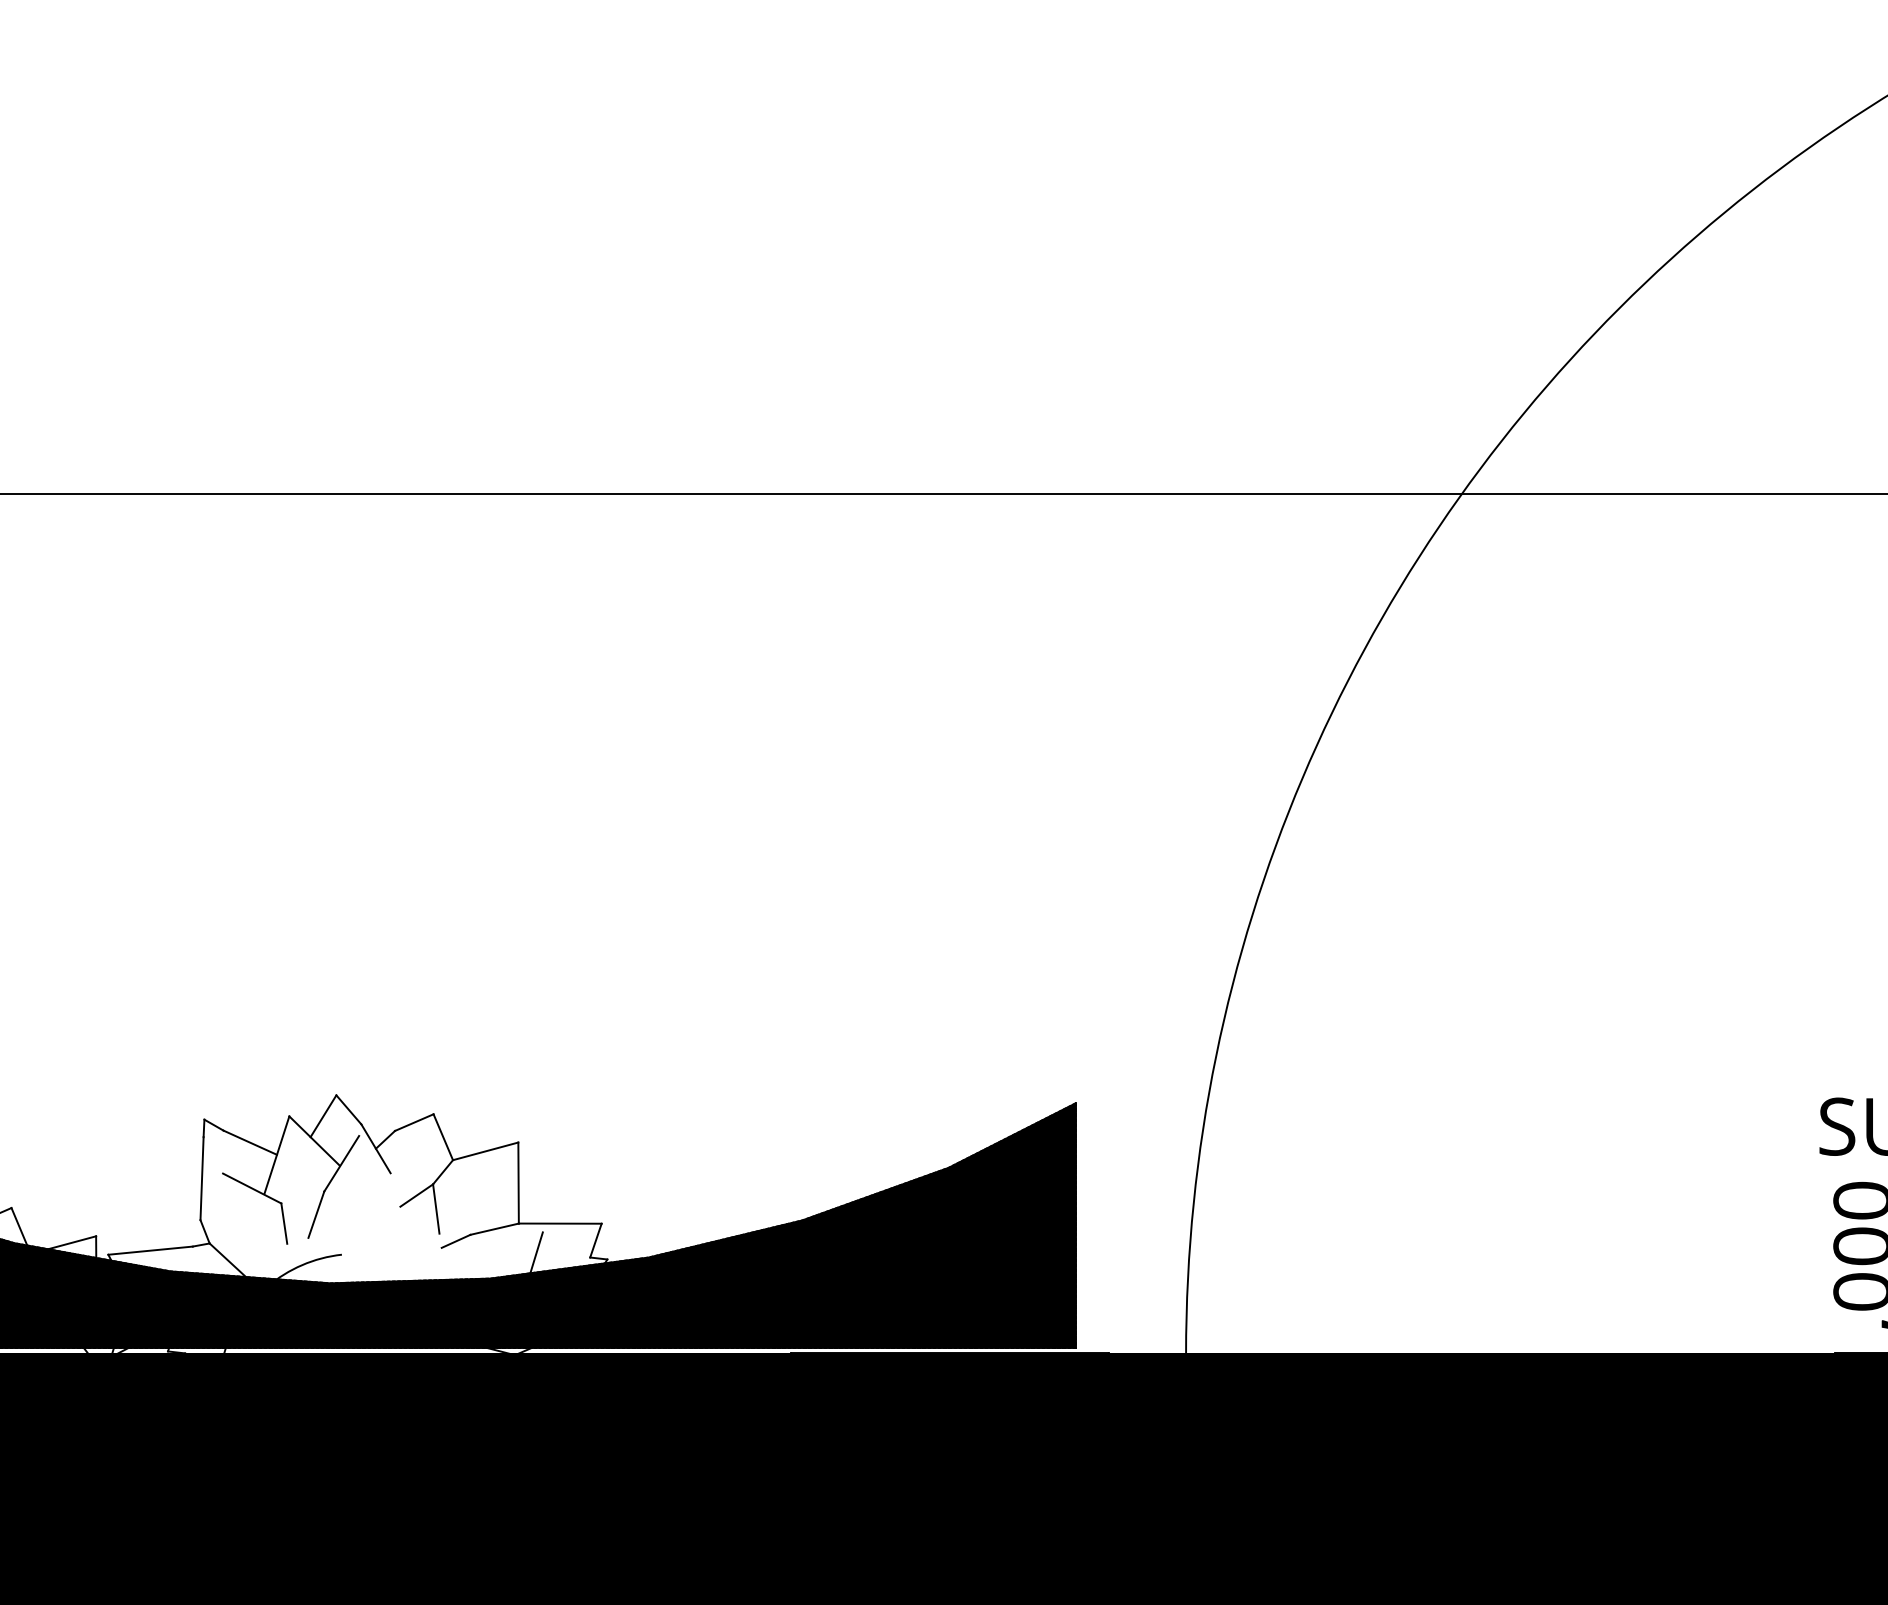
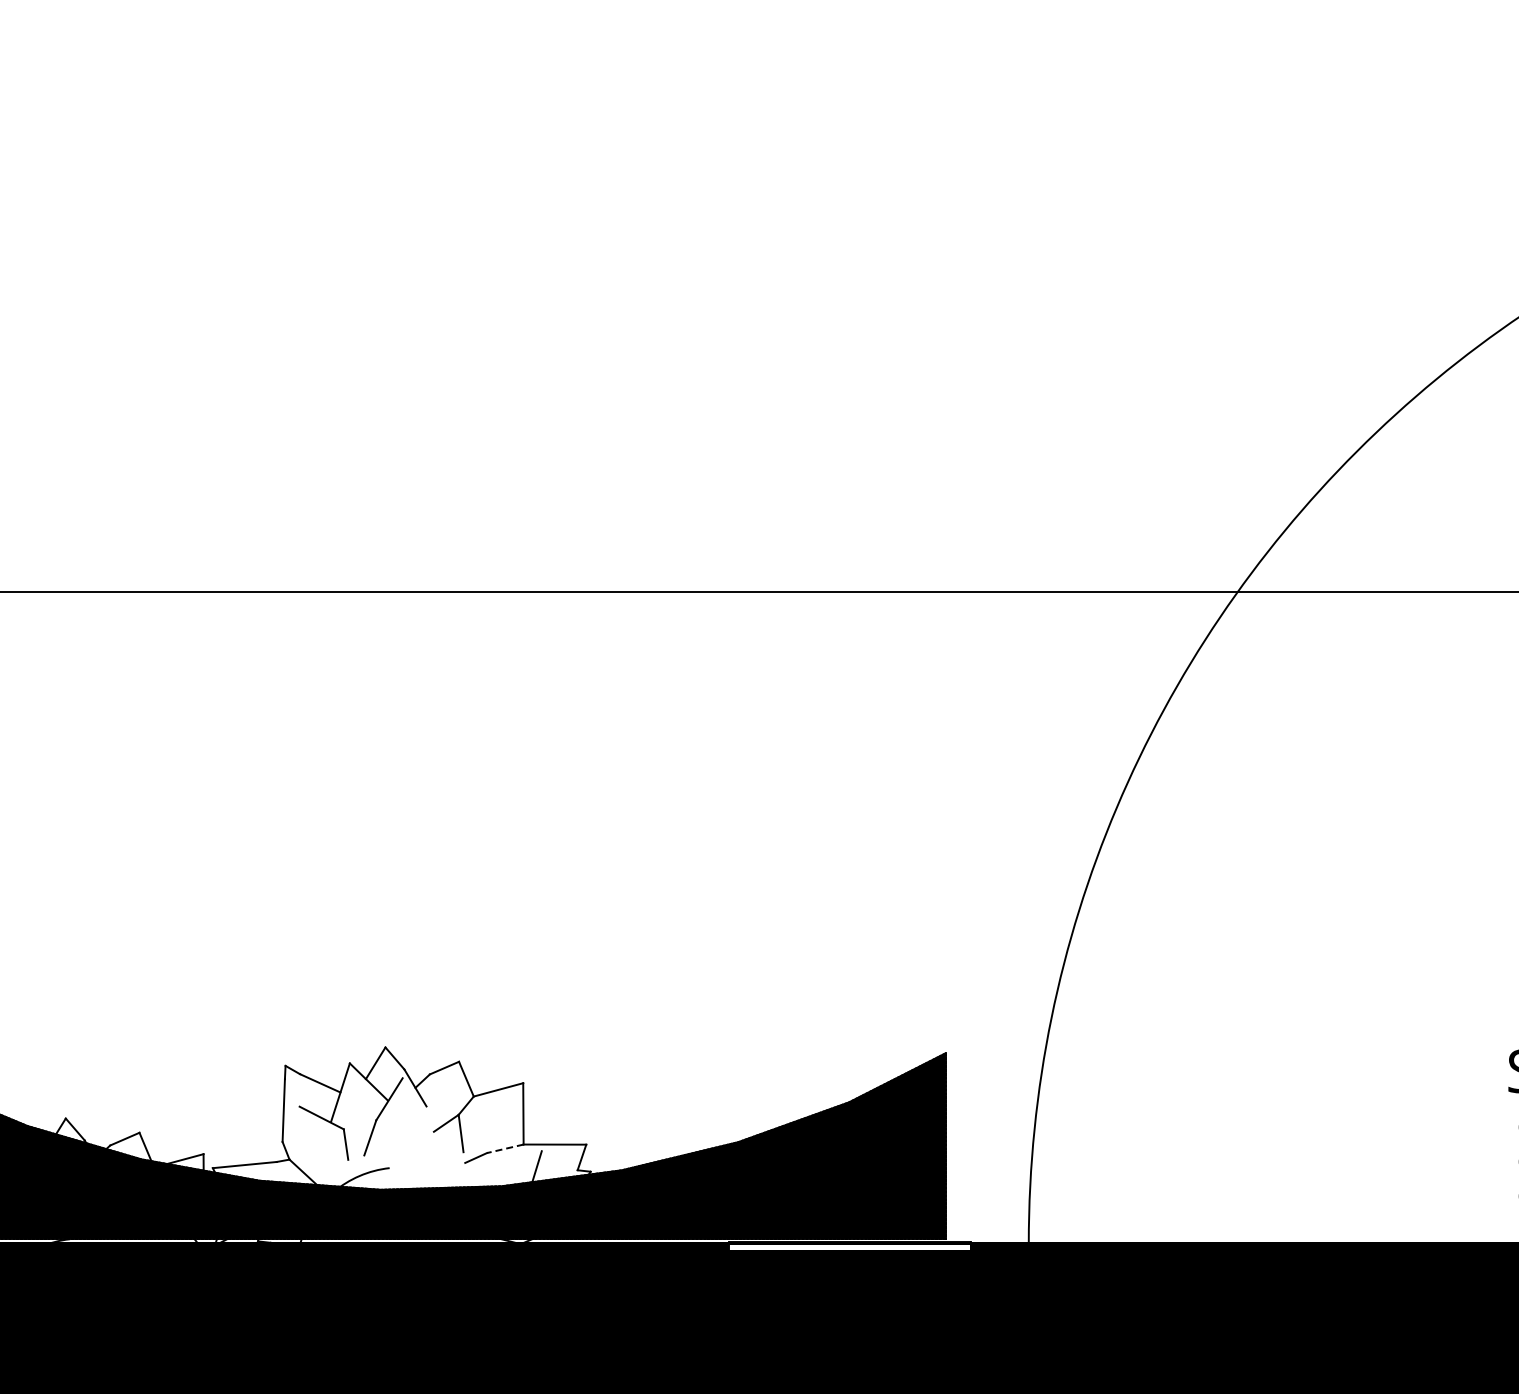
line: (494, 1228) -> (505, 1148), solid -> dashed
fill: (949, 1358) -> (849, 1246), removed

